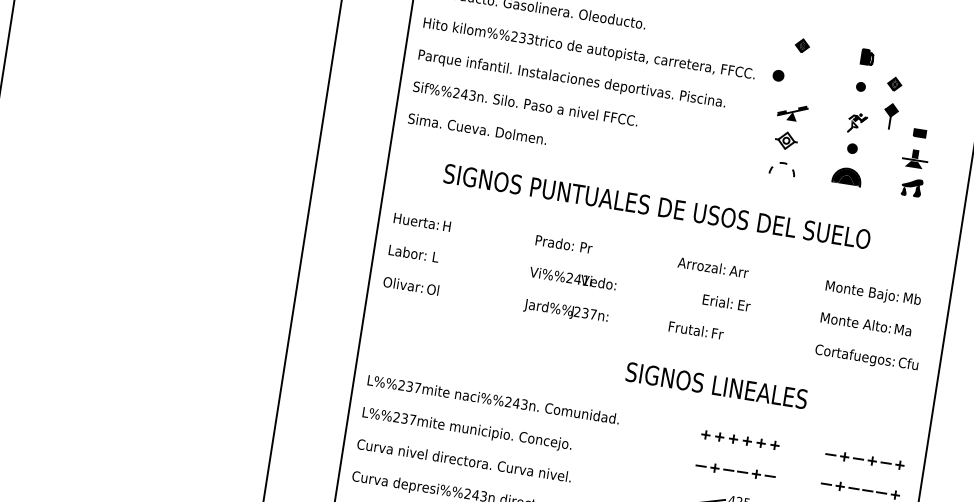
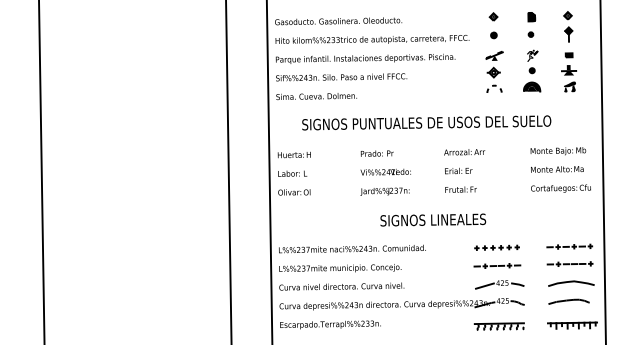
part: (777, 75) -> (493, 35), moved
part: (892, 102) -> (568, 26), moved
text: (726, 302) -> (458, 170), moved
text: (717, 384) -> (433, 219), moved

